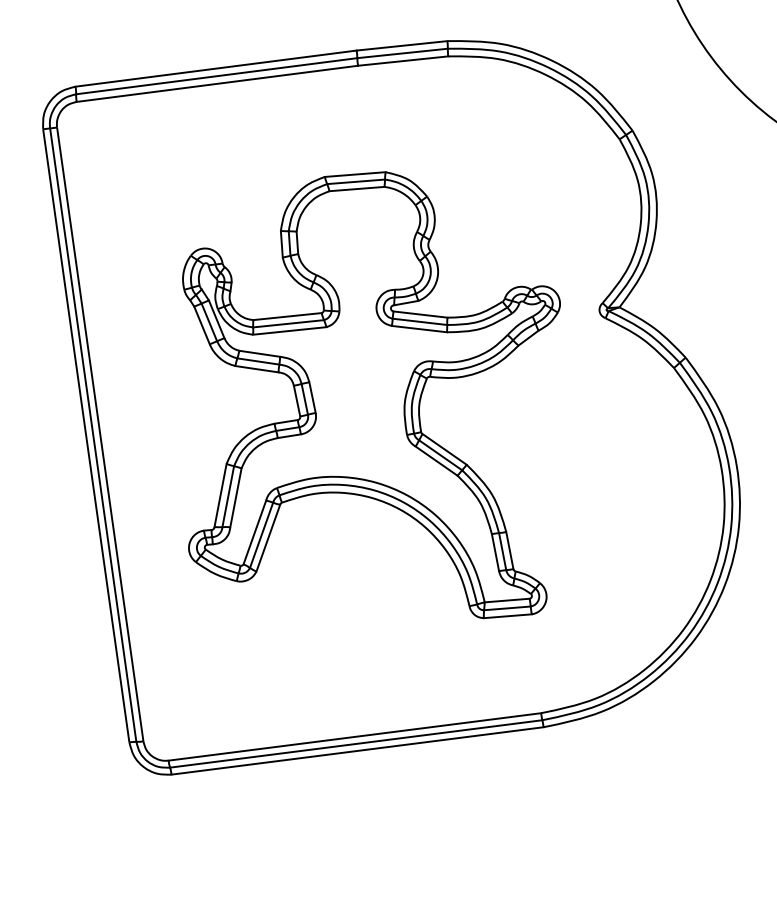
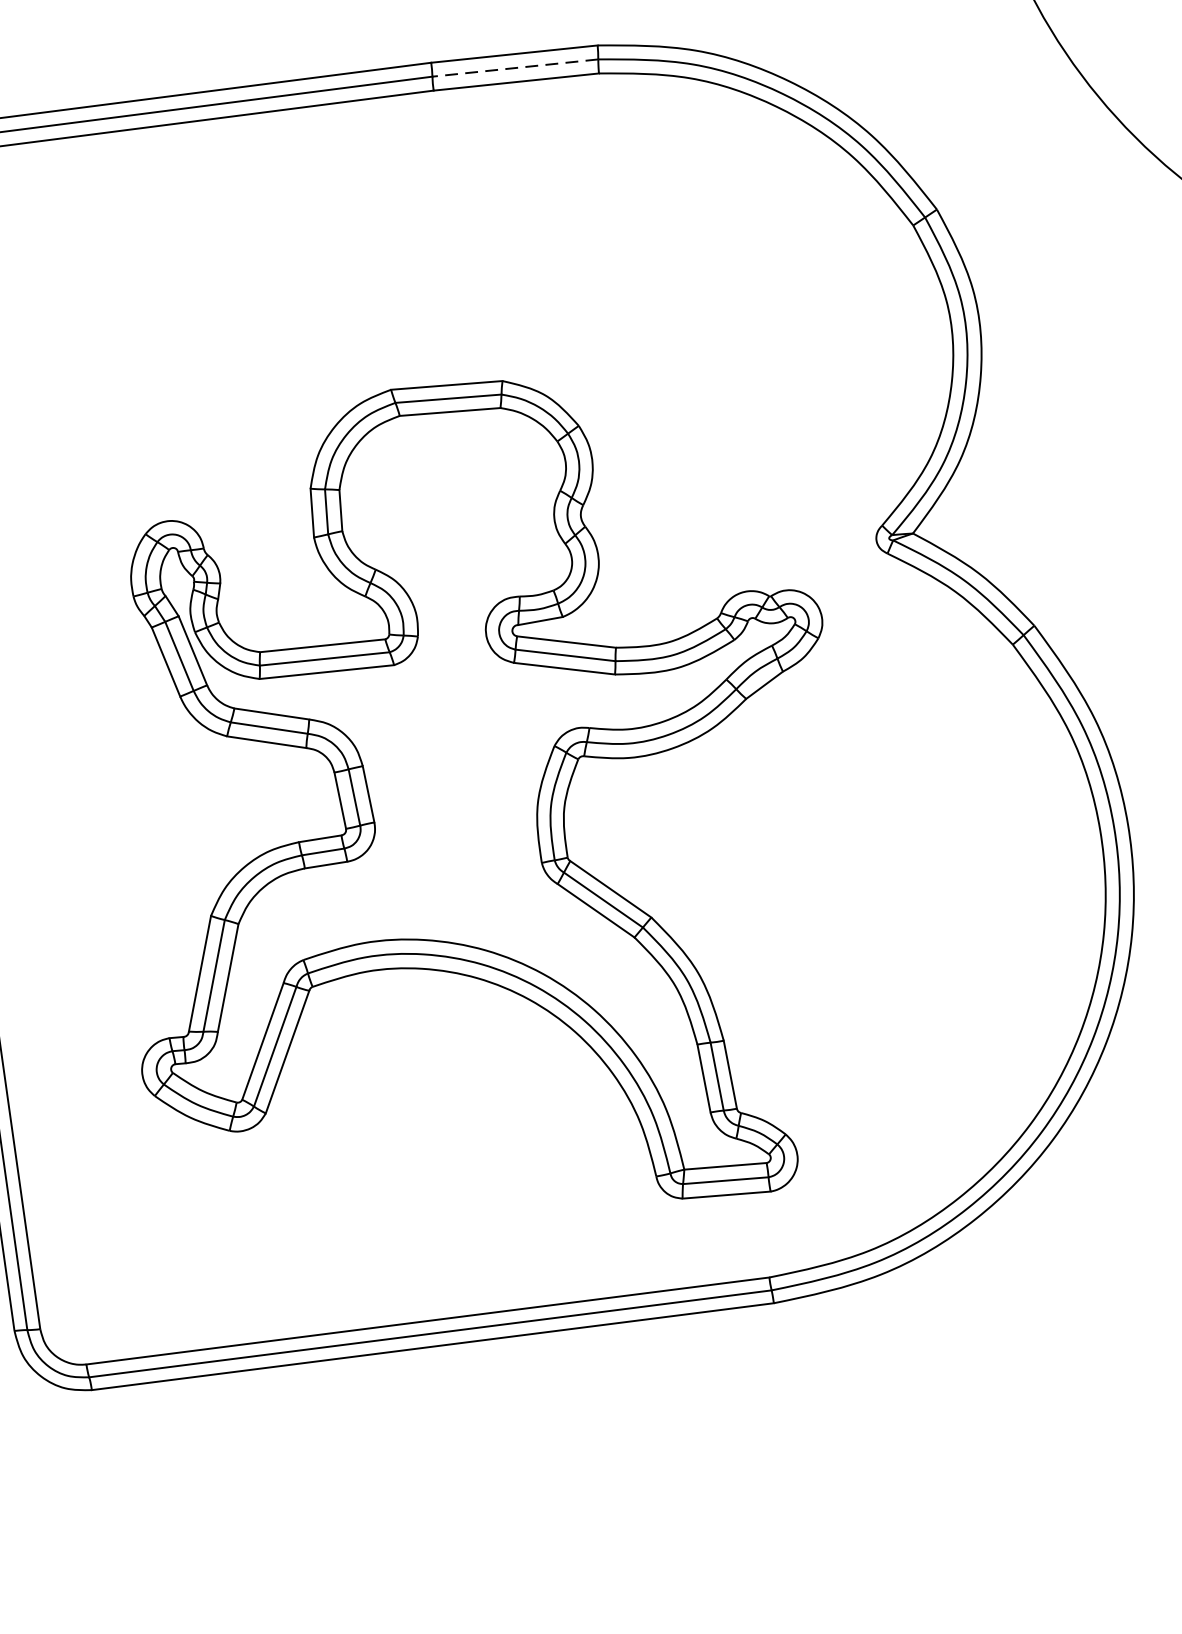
line: (402, 53) -> (515, 68), solid -> dashed
part: (371, 395) -> (476, 790), moved

